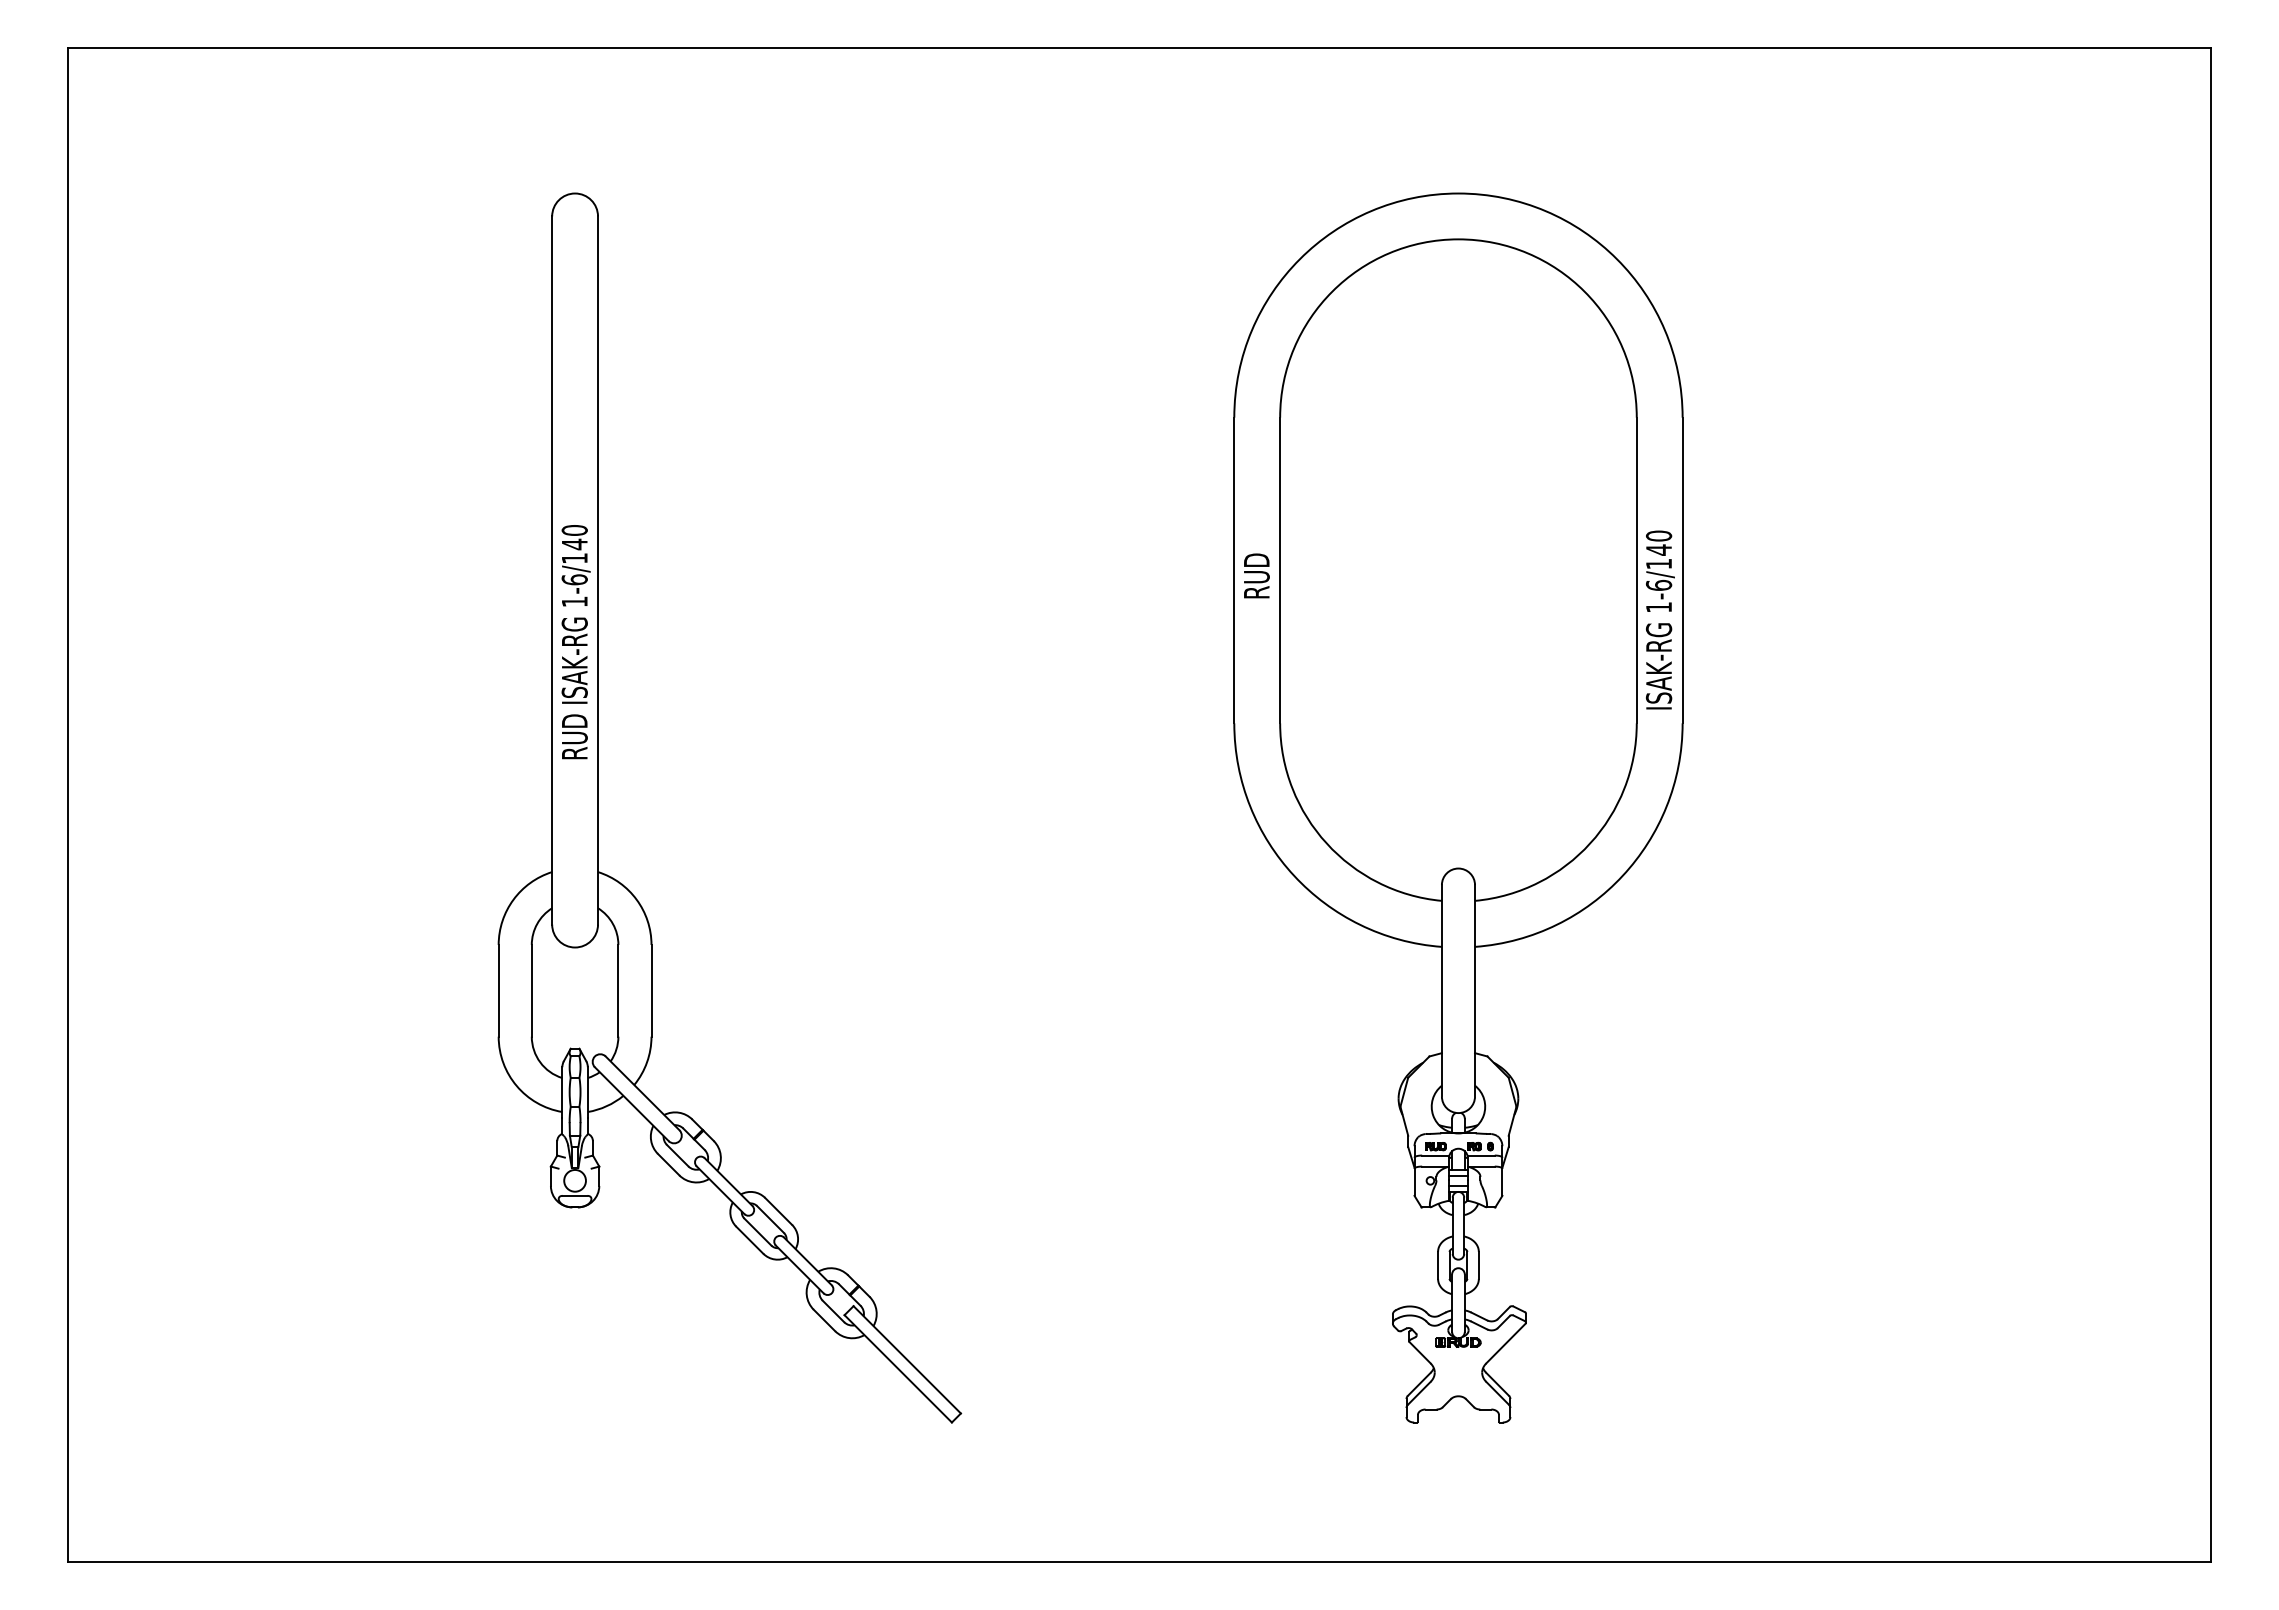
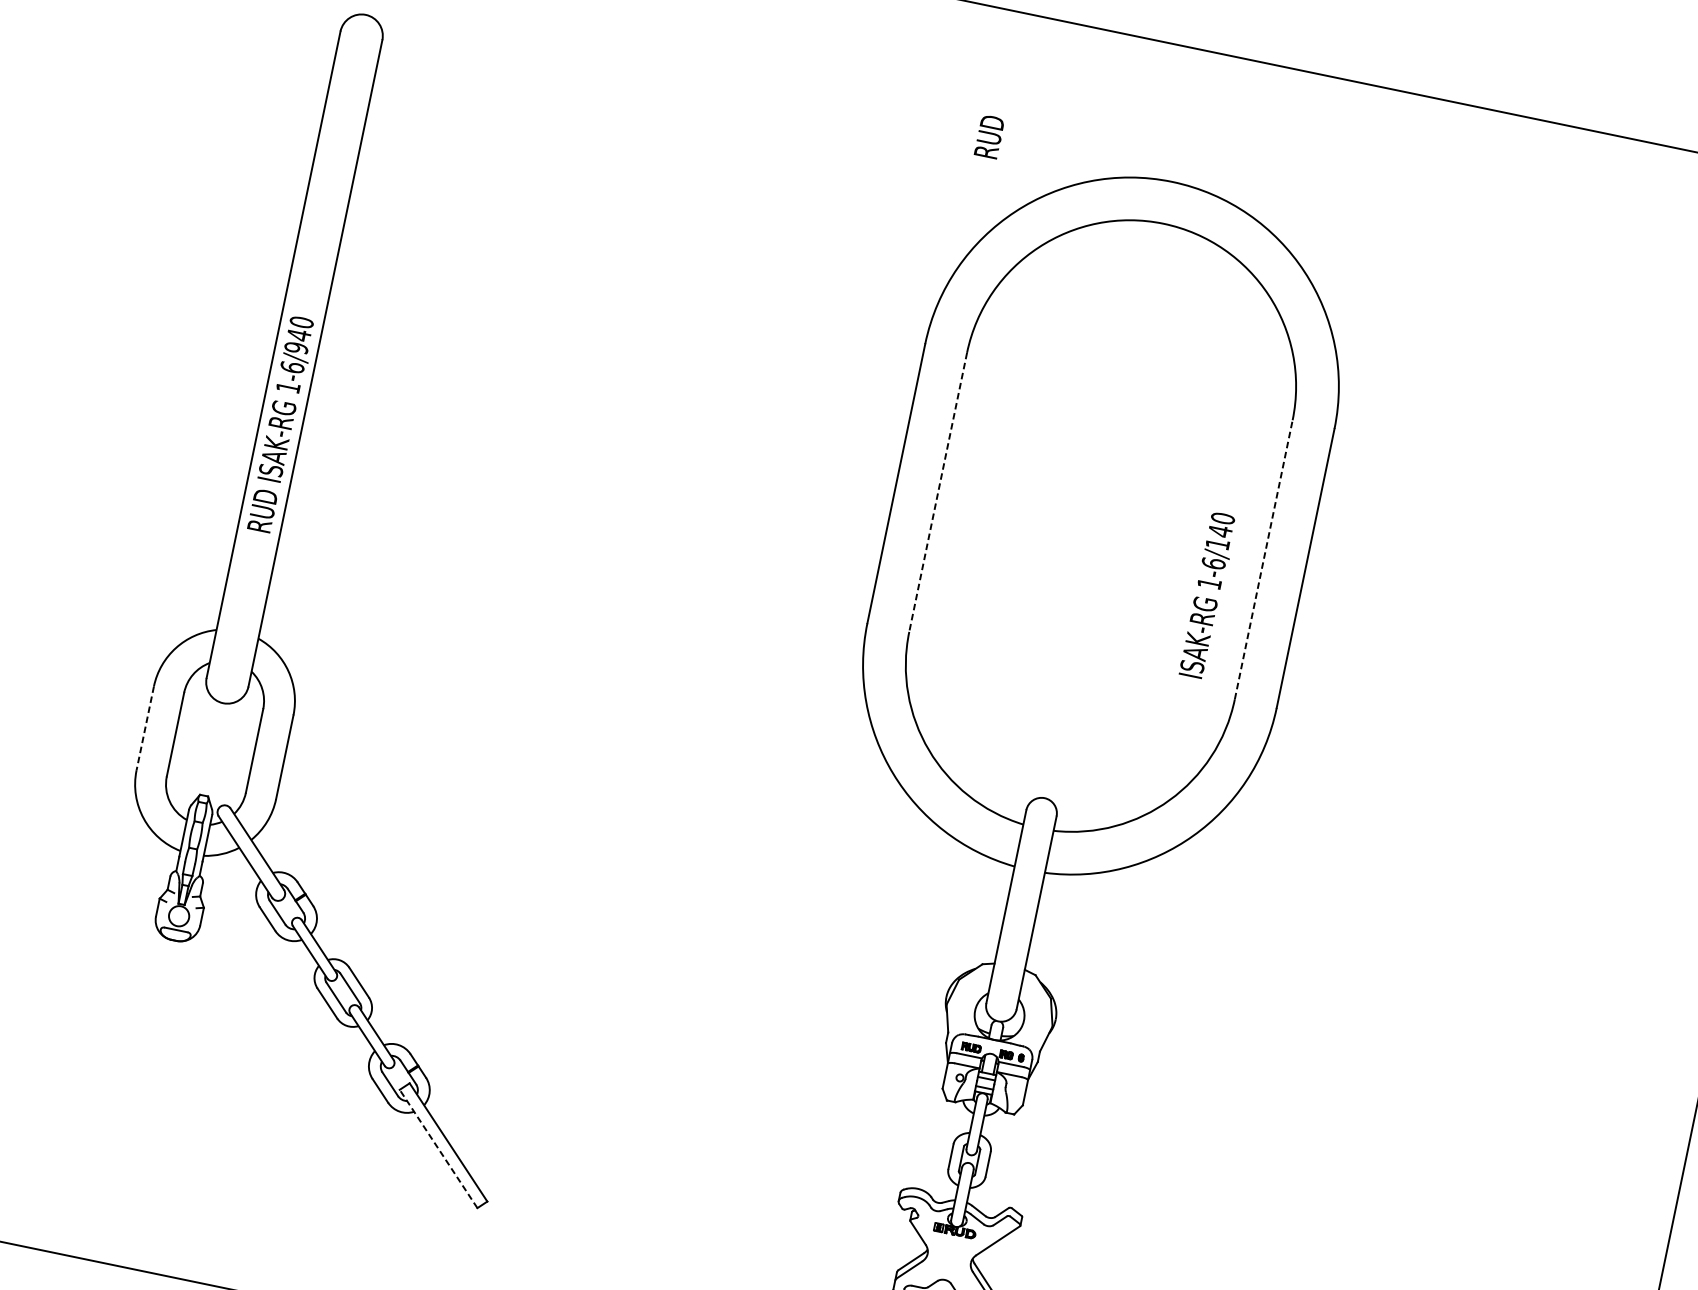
text: (574, 558) -> (296, 347), 1-6/140 -> 1-6/940
line: (1280, 570) -> (938, 492), solid -> dashed
line: (1636, 570) -> (1263, 559), solid -> dashed
text: (1256, 575) -> (989, 136), moved
text: (1660, 619) -> (1208, 595), moved
line: (498, 990) -> (145, 728), solid -> dashed
line: (898, 1368) -> (438, 1148), solid -> dashed

